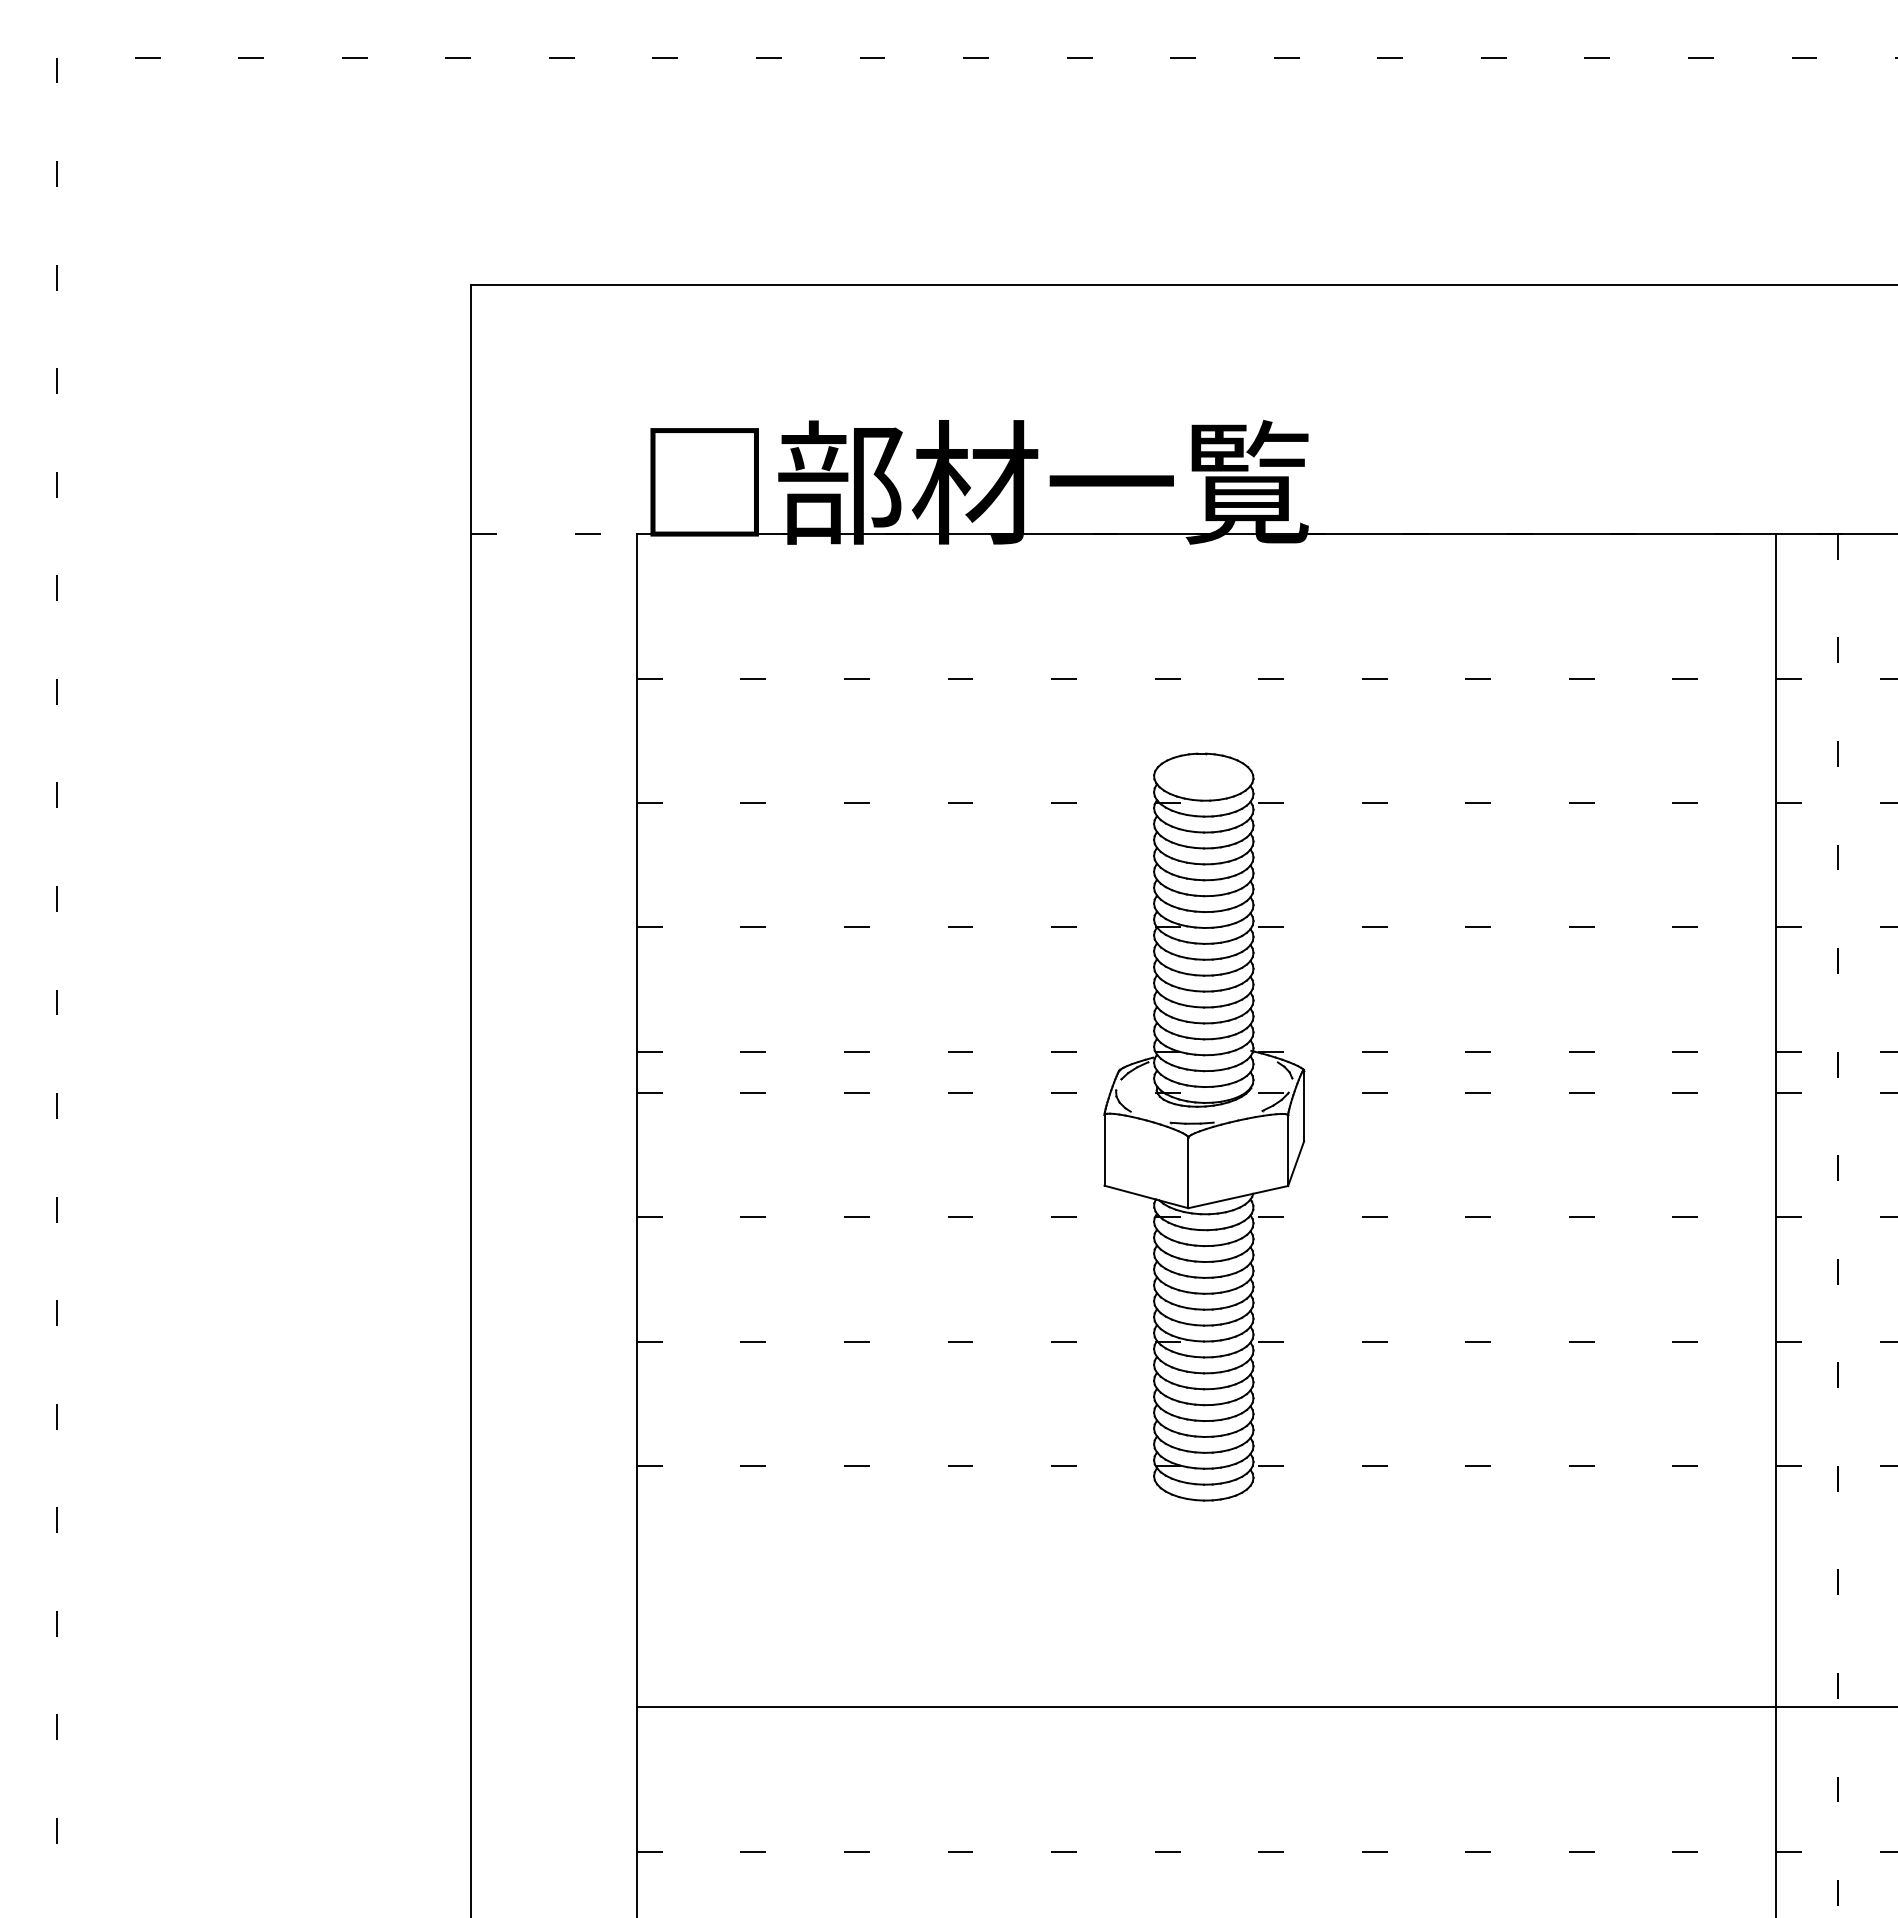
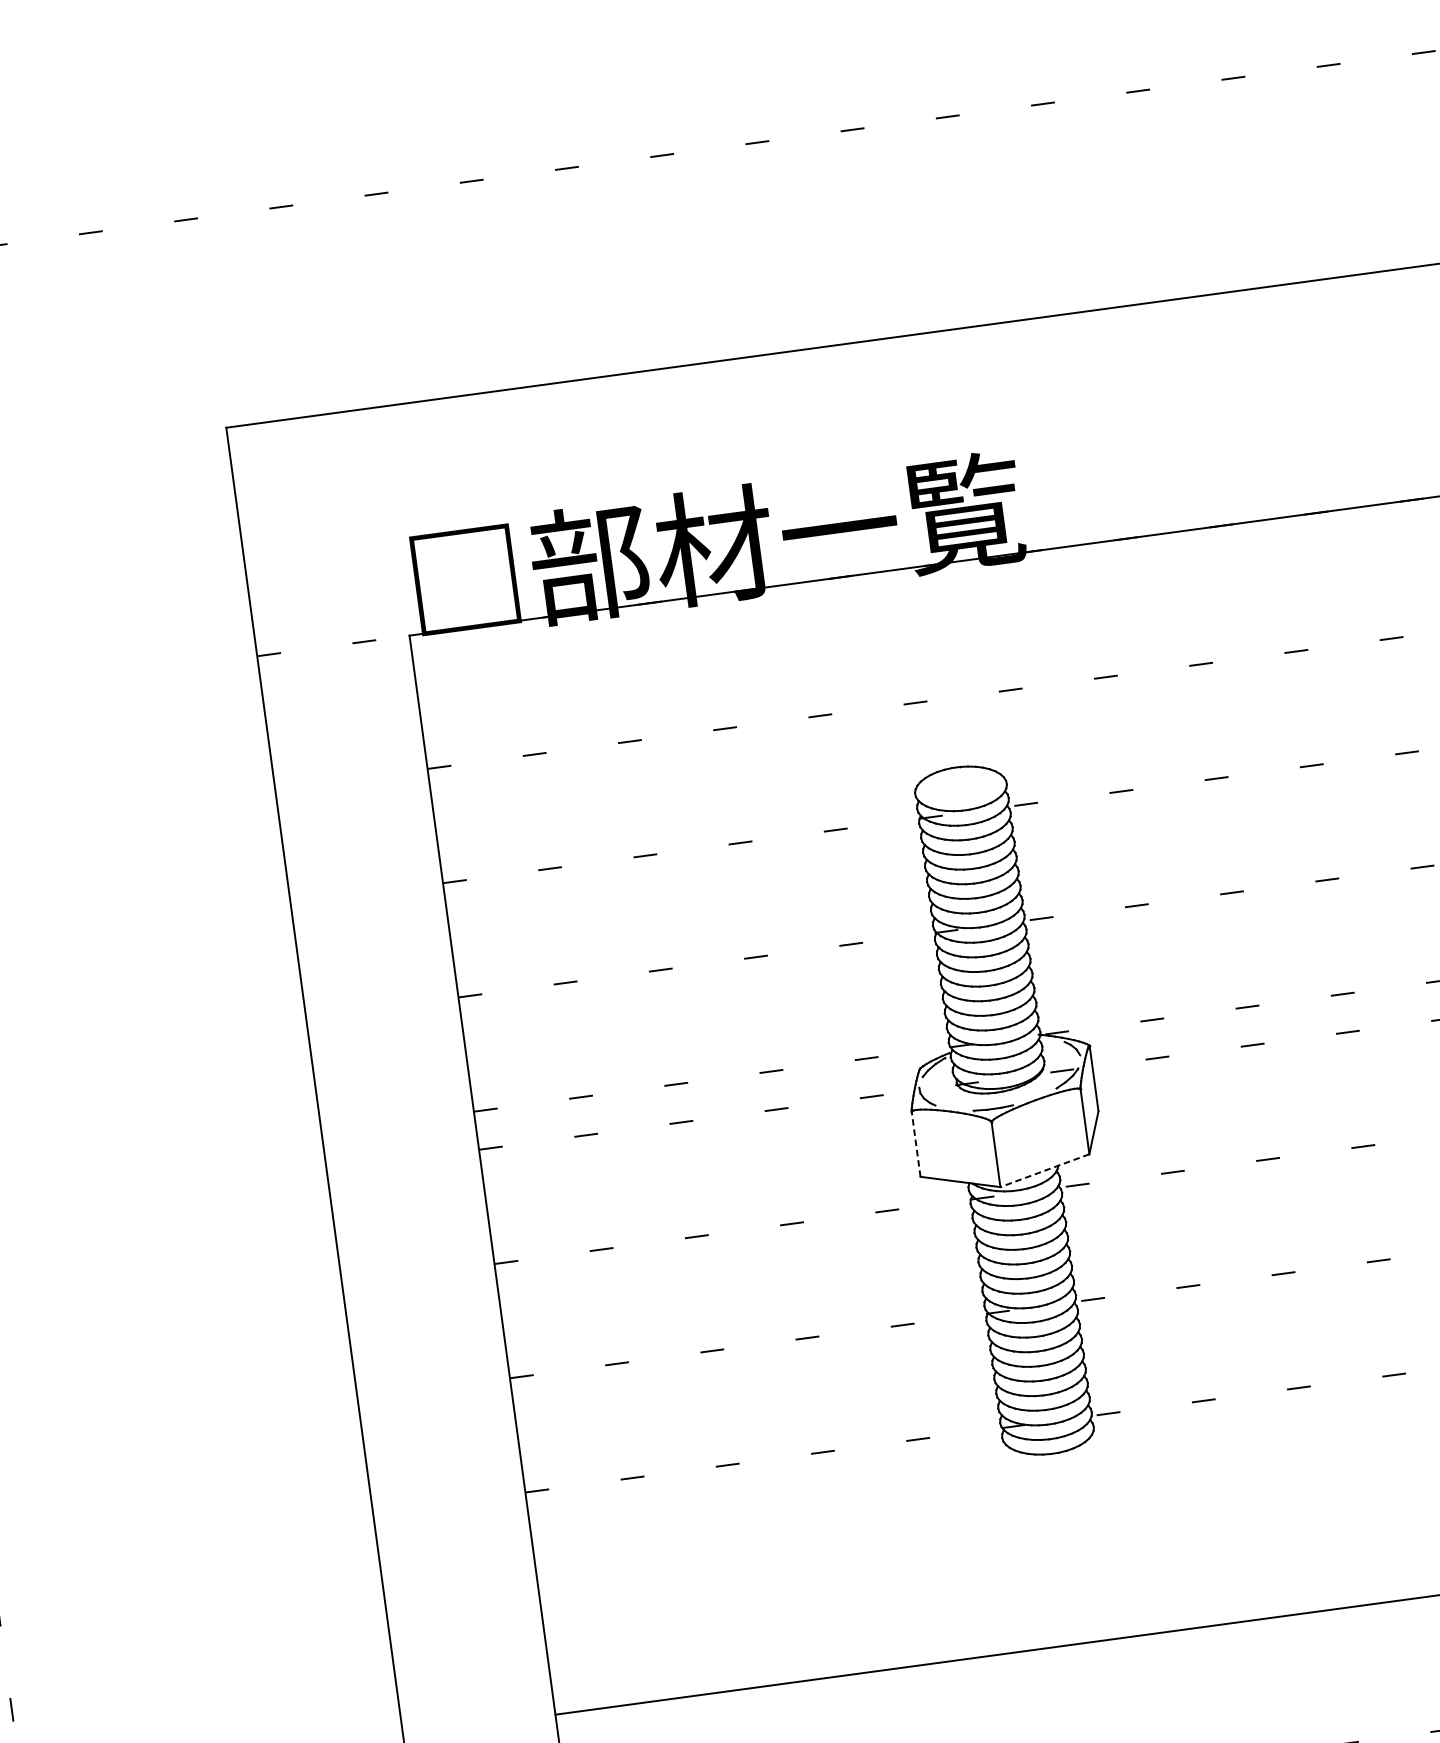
line: (1104, 1149) -> (915, 1143), solid -> dashed
line: (1237, 1197) -> (1044, 1171), solid -> dashed

